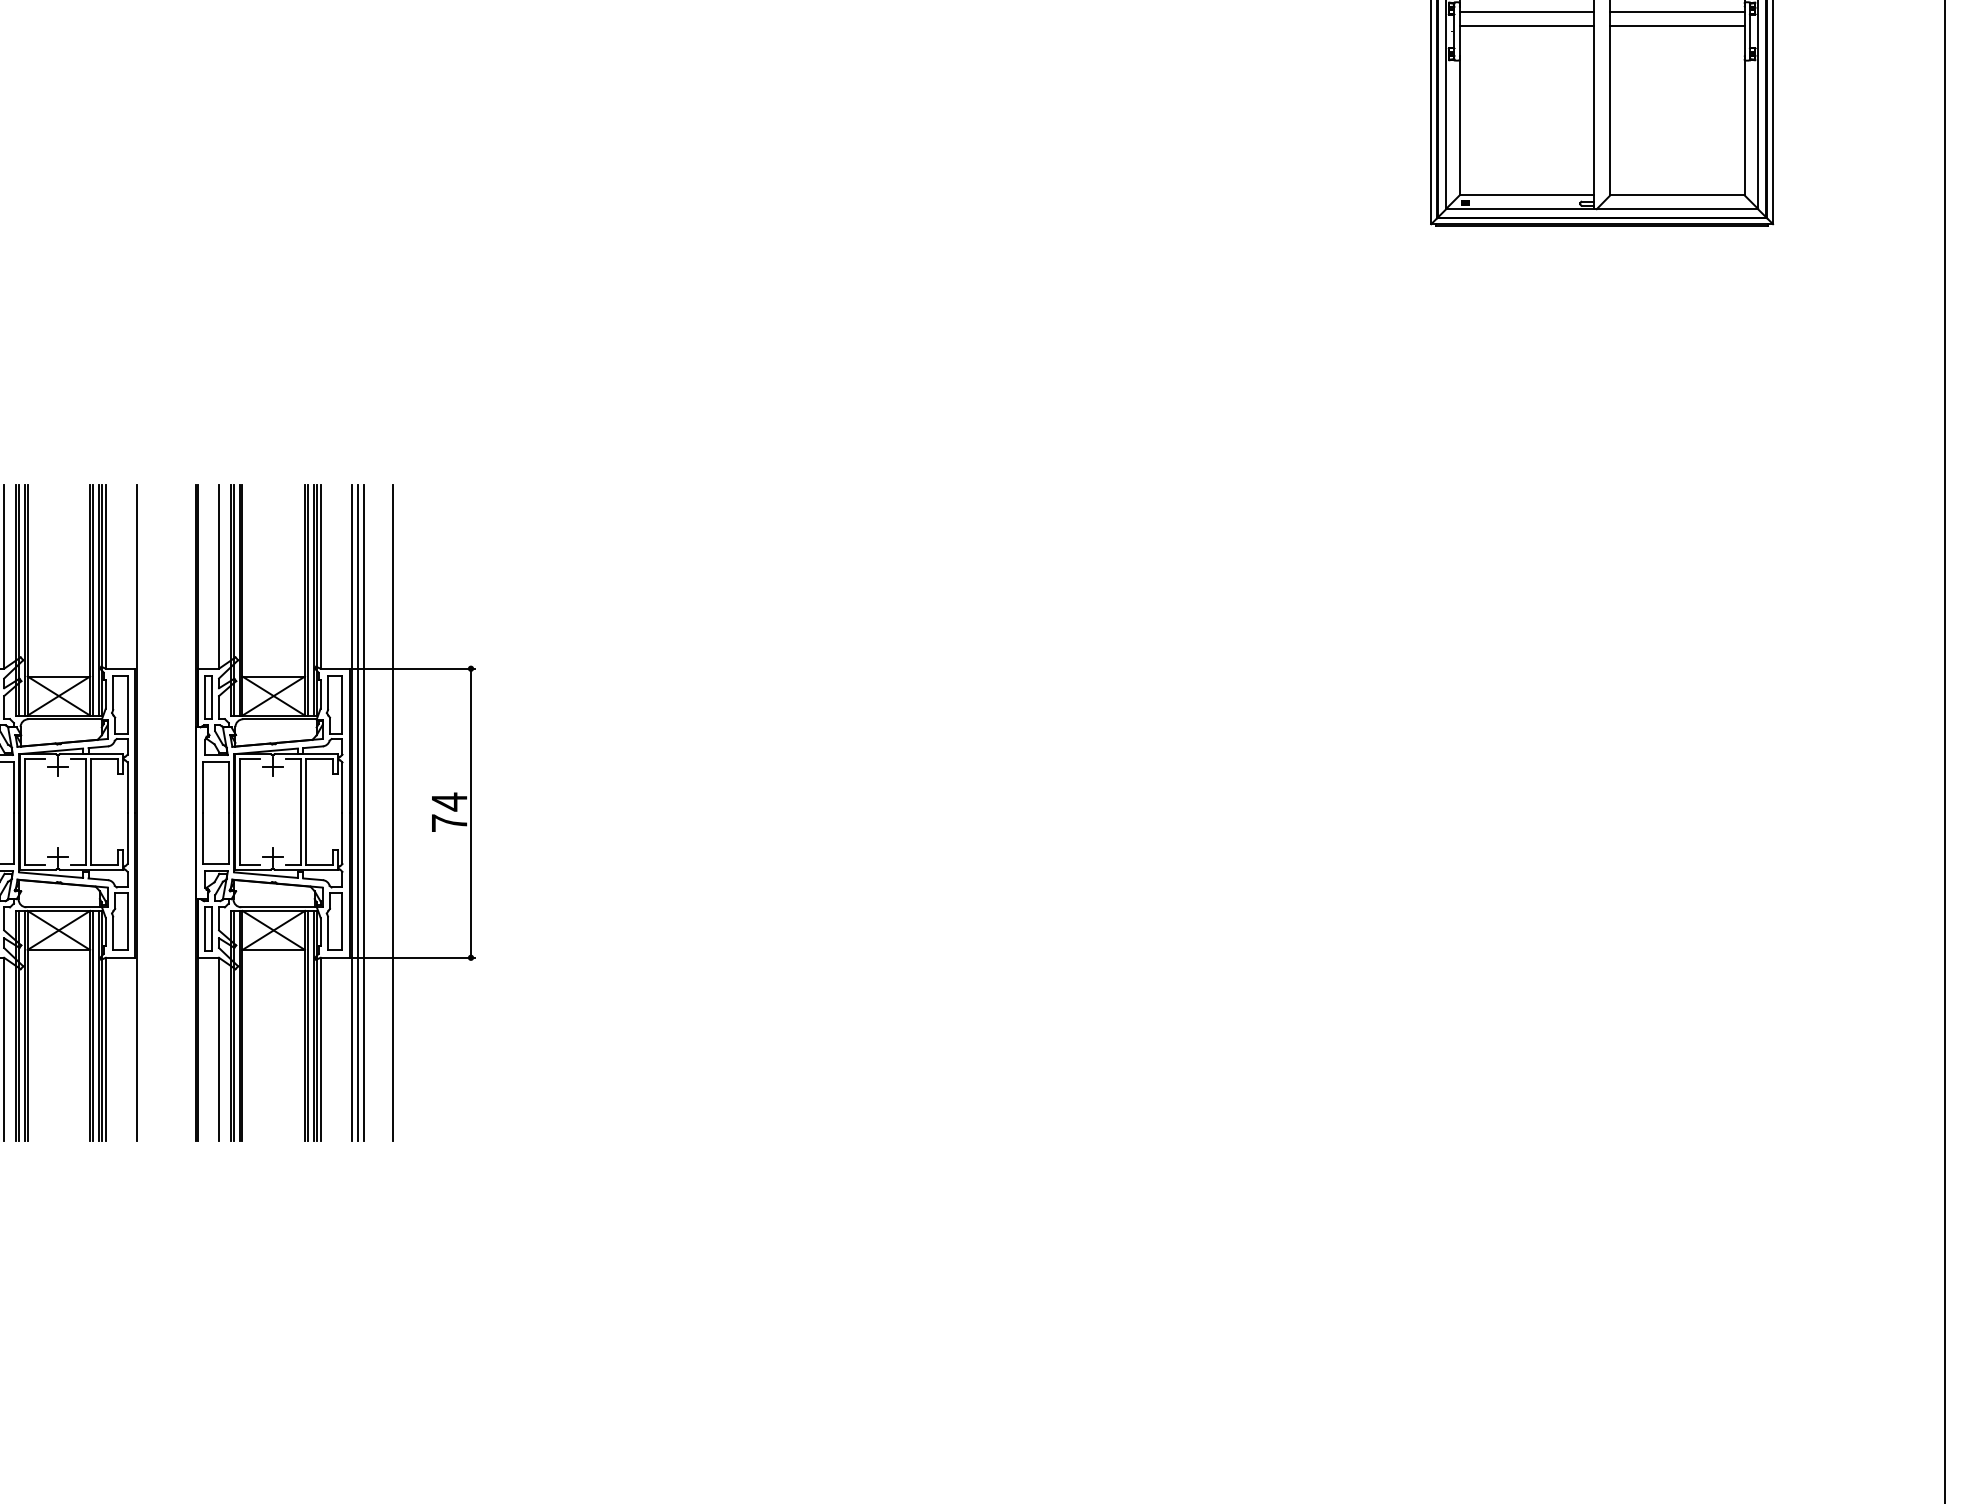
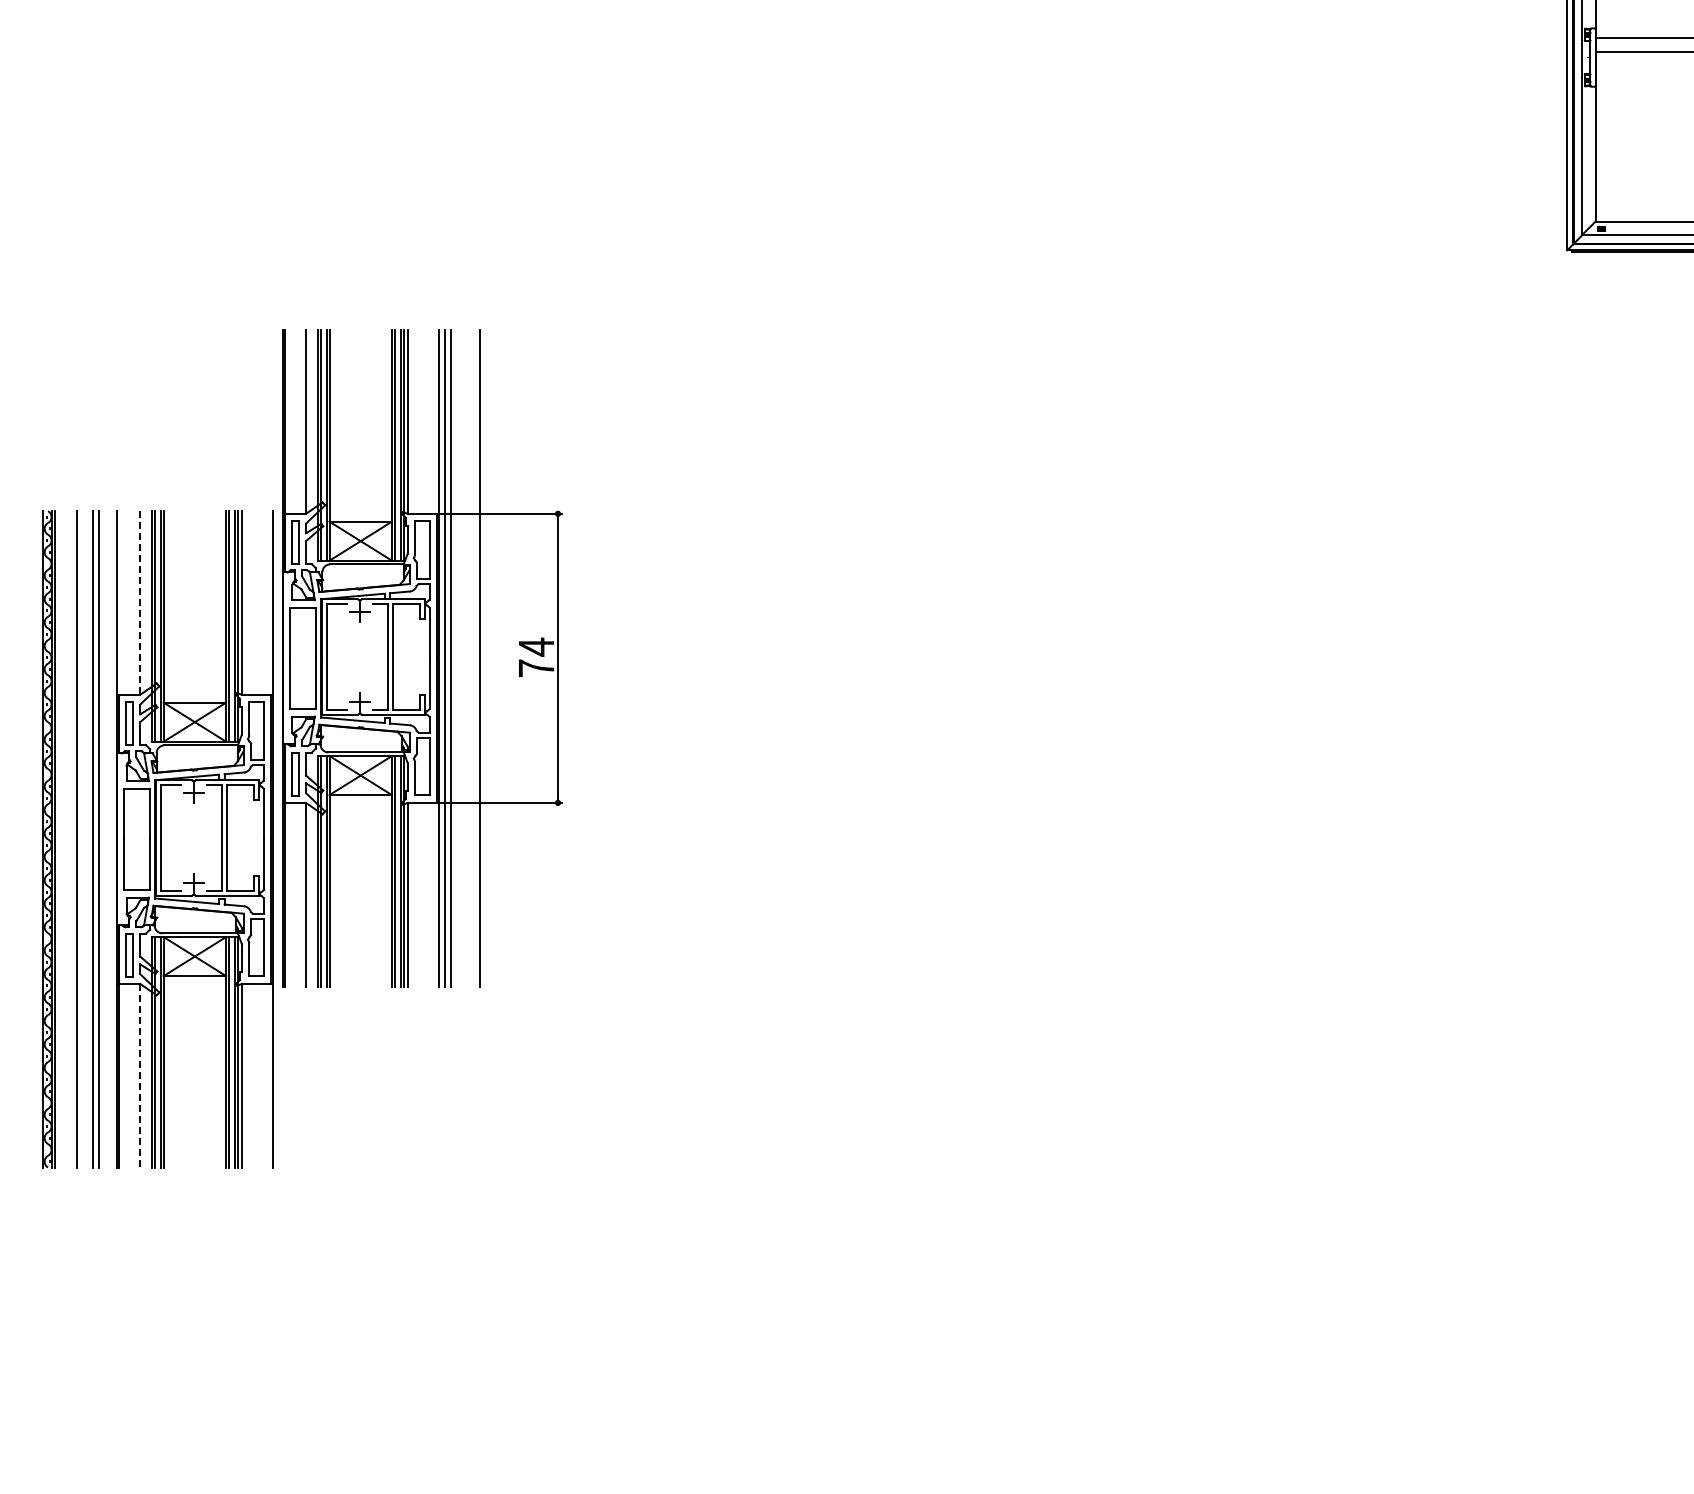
line: (4, 576) -> (140, 602), solid -> dashed
part: (335, 812) -> (422, 657), moved
line: (4, 1049) -> (140, 1075), solid -> dashed

